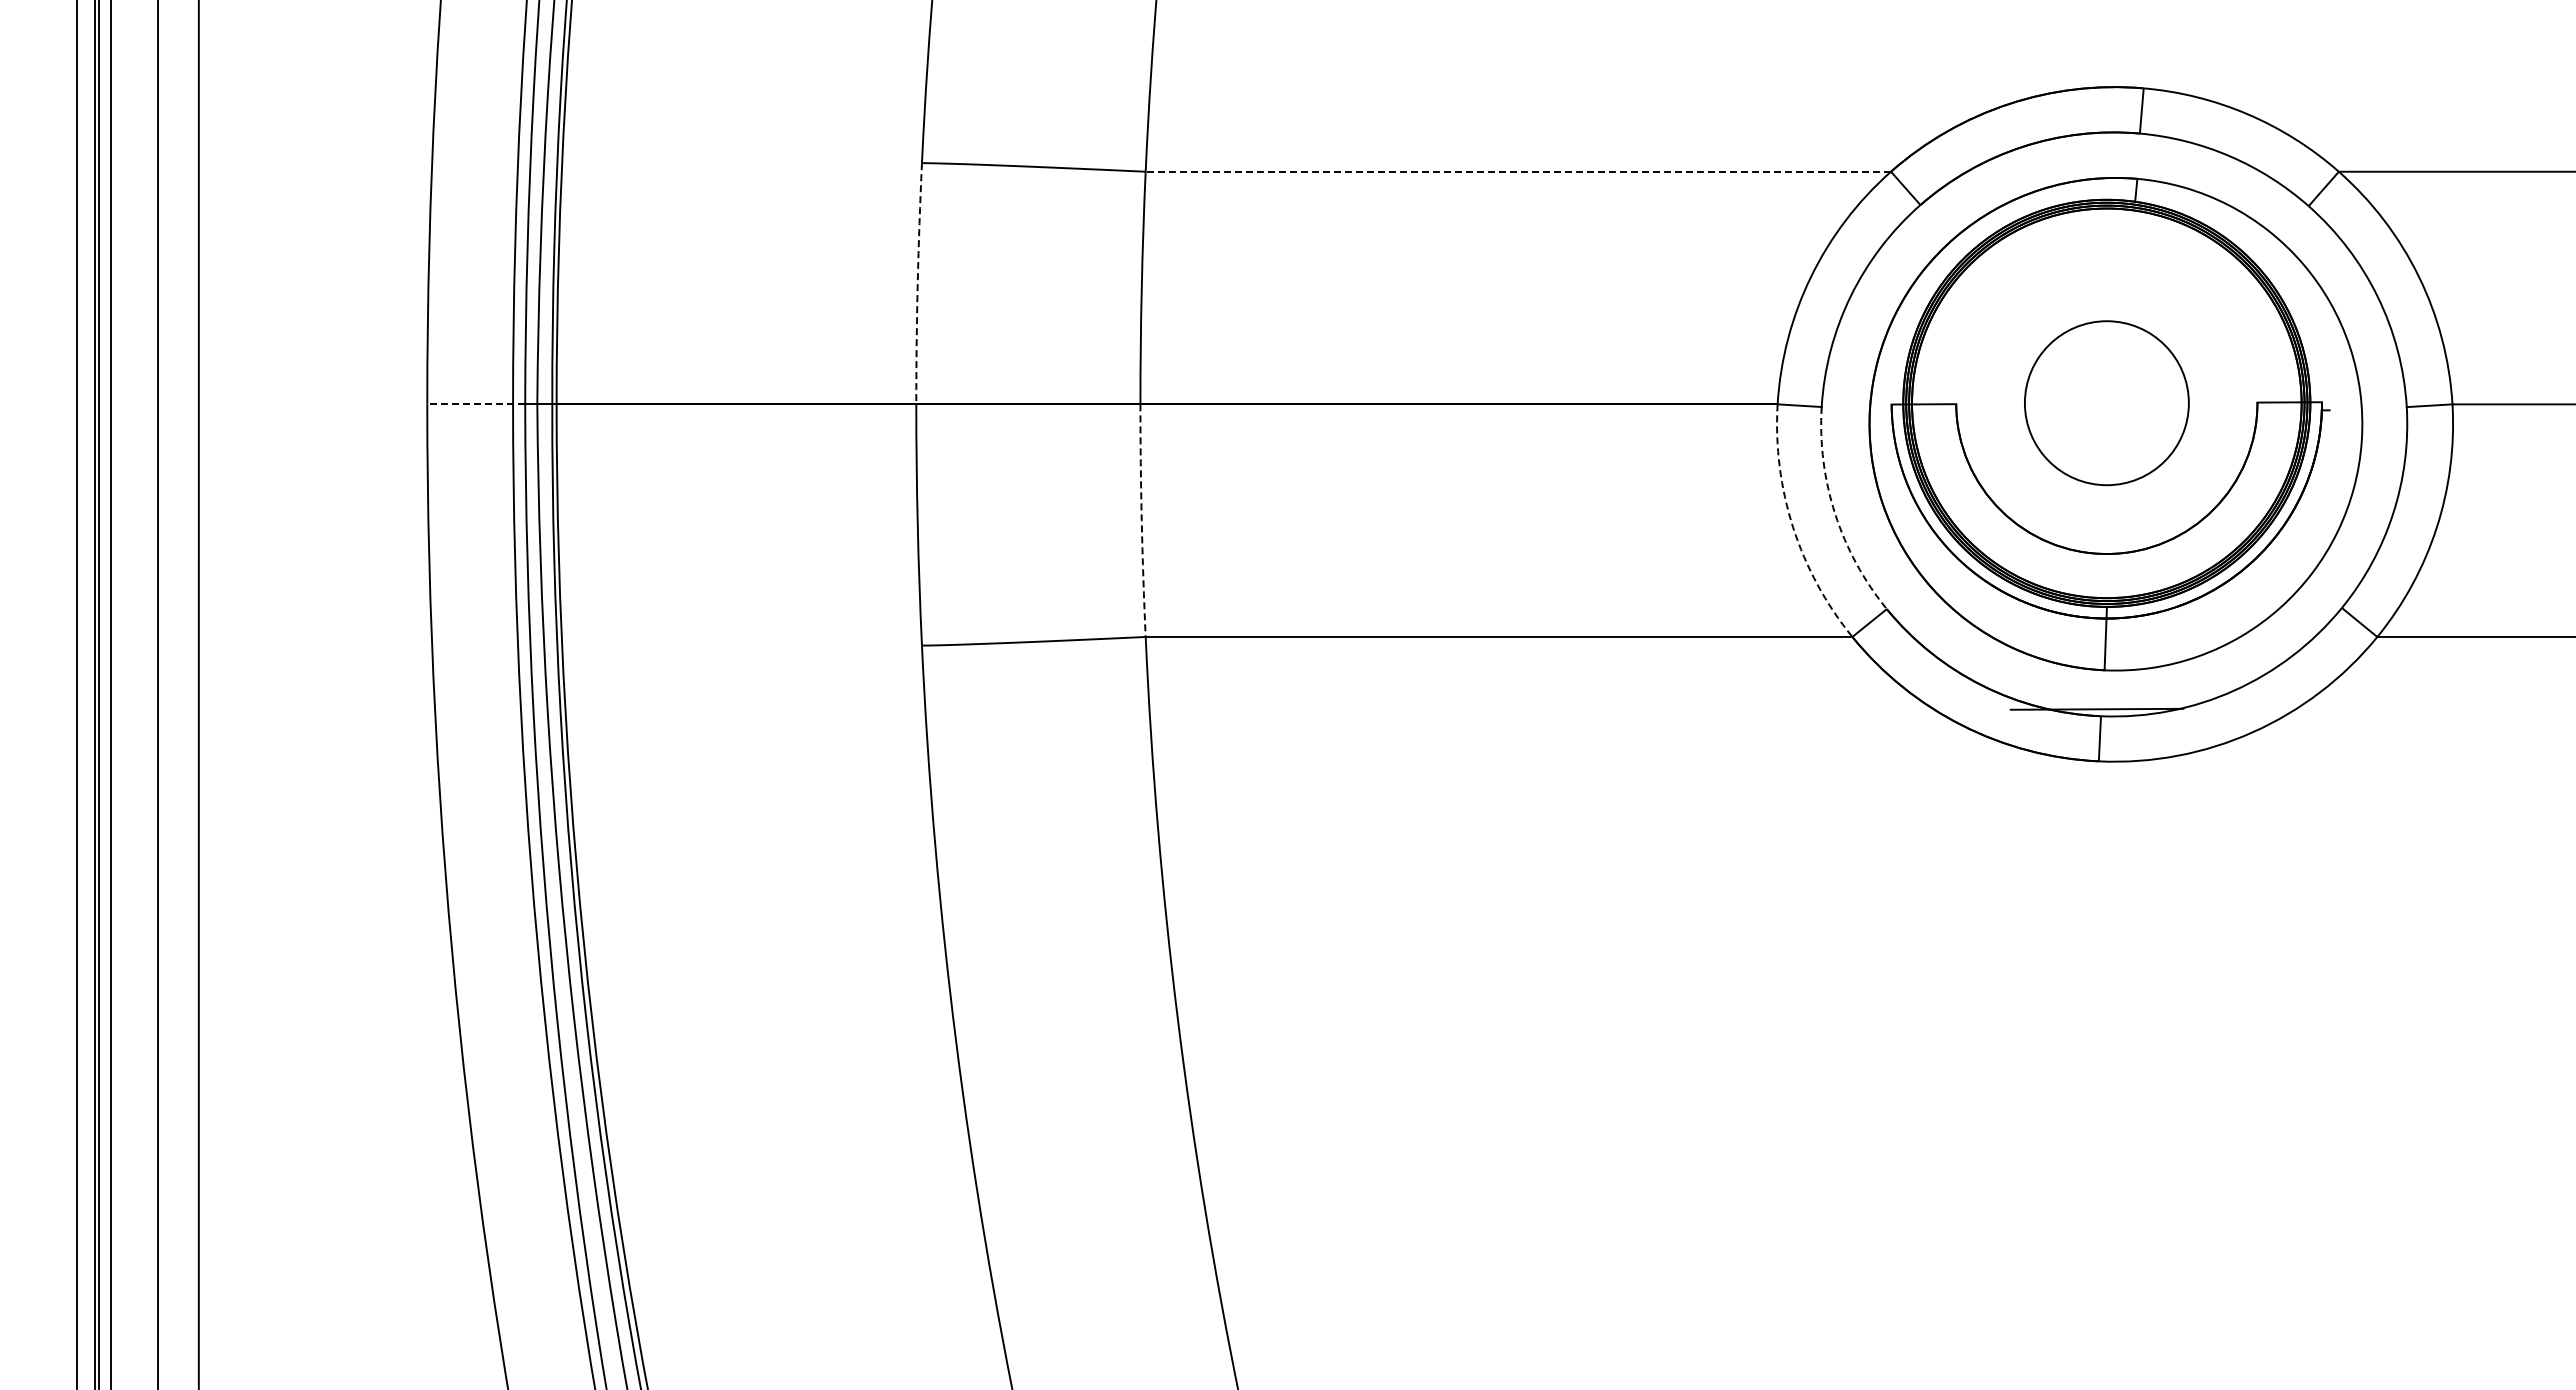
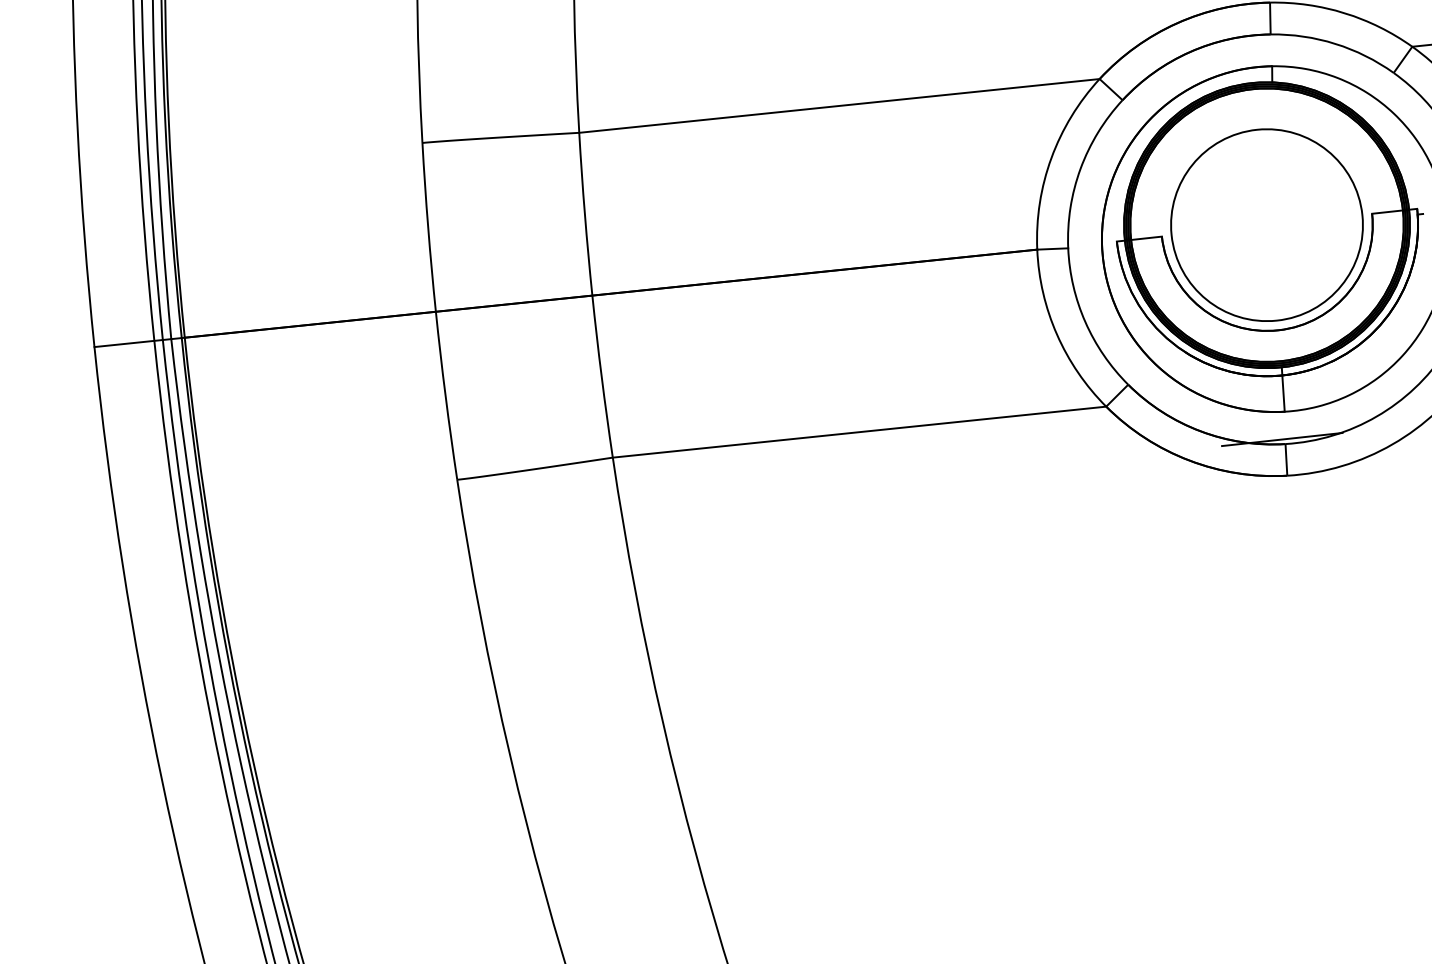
line: (1518, 171) -> (839, 105), dashed -> solid
arc: (917, 283) -> (428, 227), dashed -> solid
circle: (2106, 402) -> (1266, 224), size x1.67
line: (476, 404) -> (128, 343), dashed -> solid
arc: (1835, 514) -> (1085, 322), dashed -> solid
arc: (1141, 520) -> (601, 376), dashed -> solid
arc: (1793, 527) -> (1057, 334), dashed -> solid

